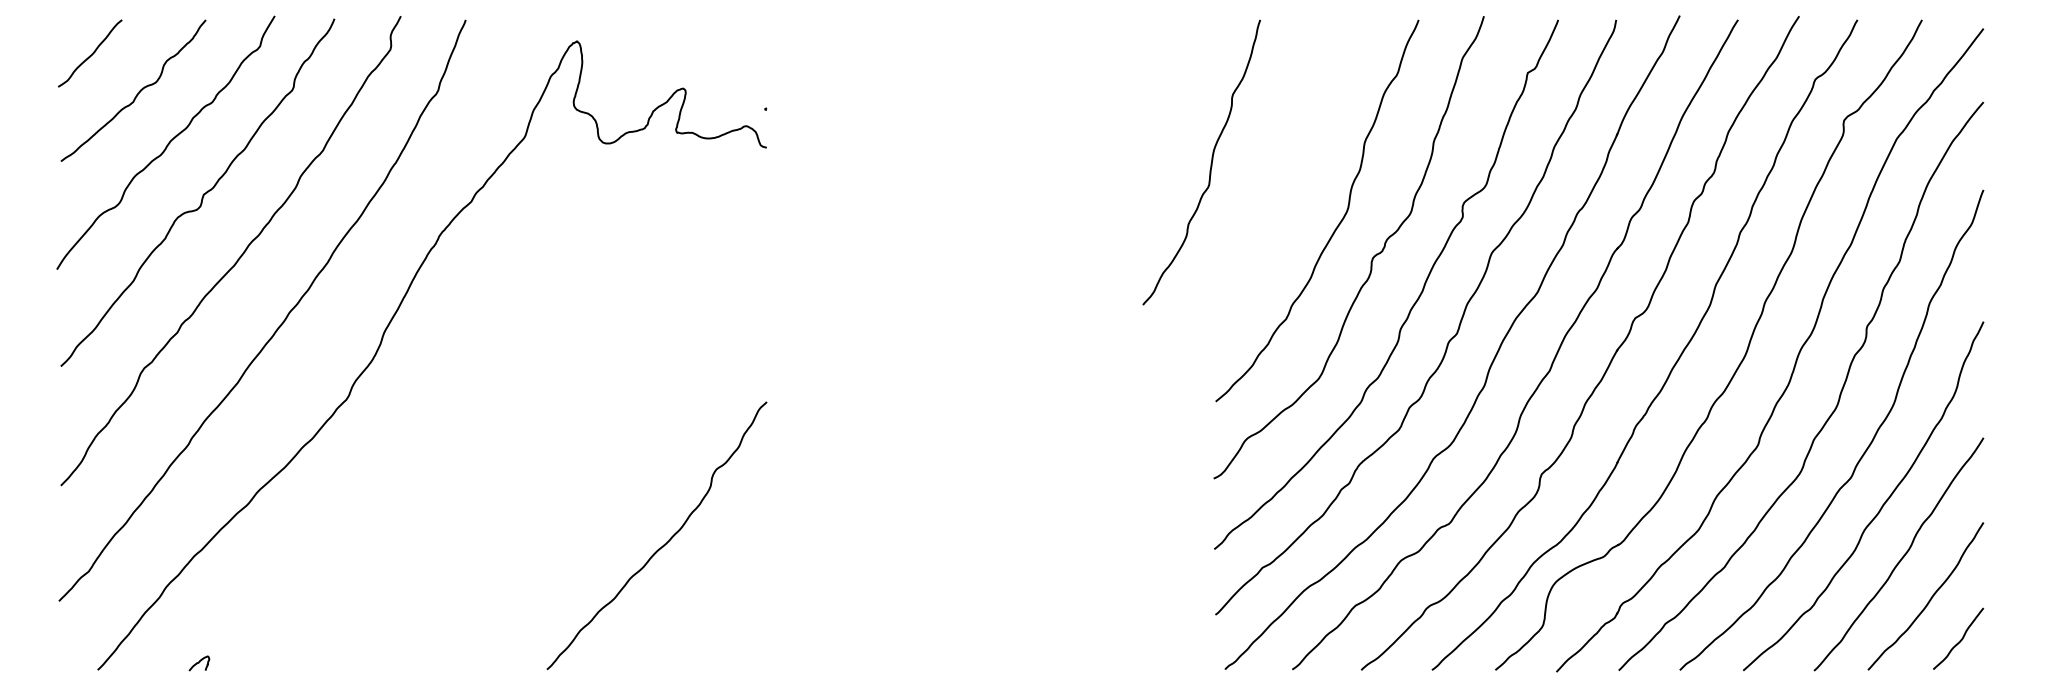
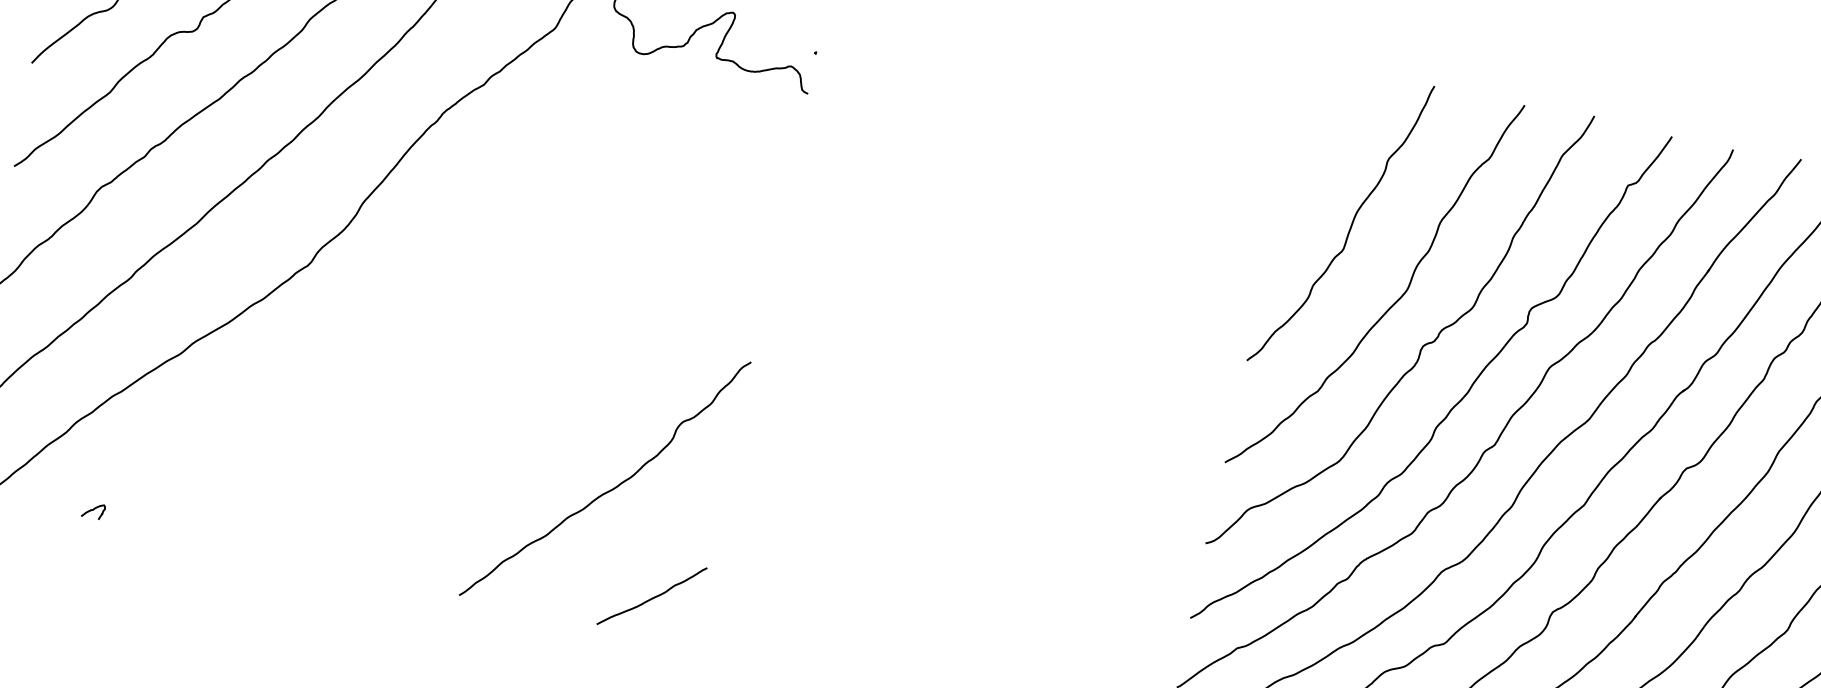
curve: (1210, 163) -> (1349, 226), moved
curve: (723, 633) -> (653, 596), added

